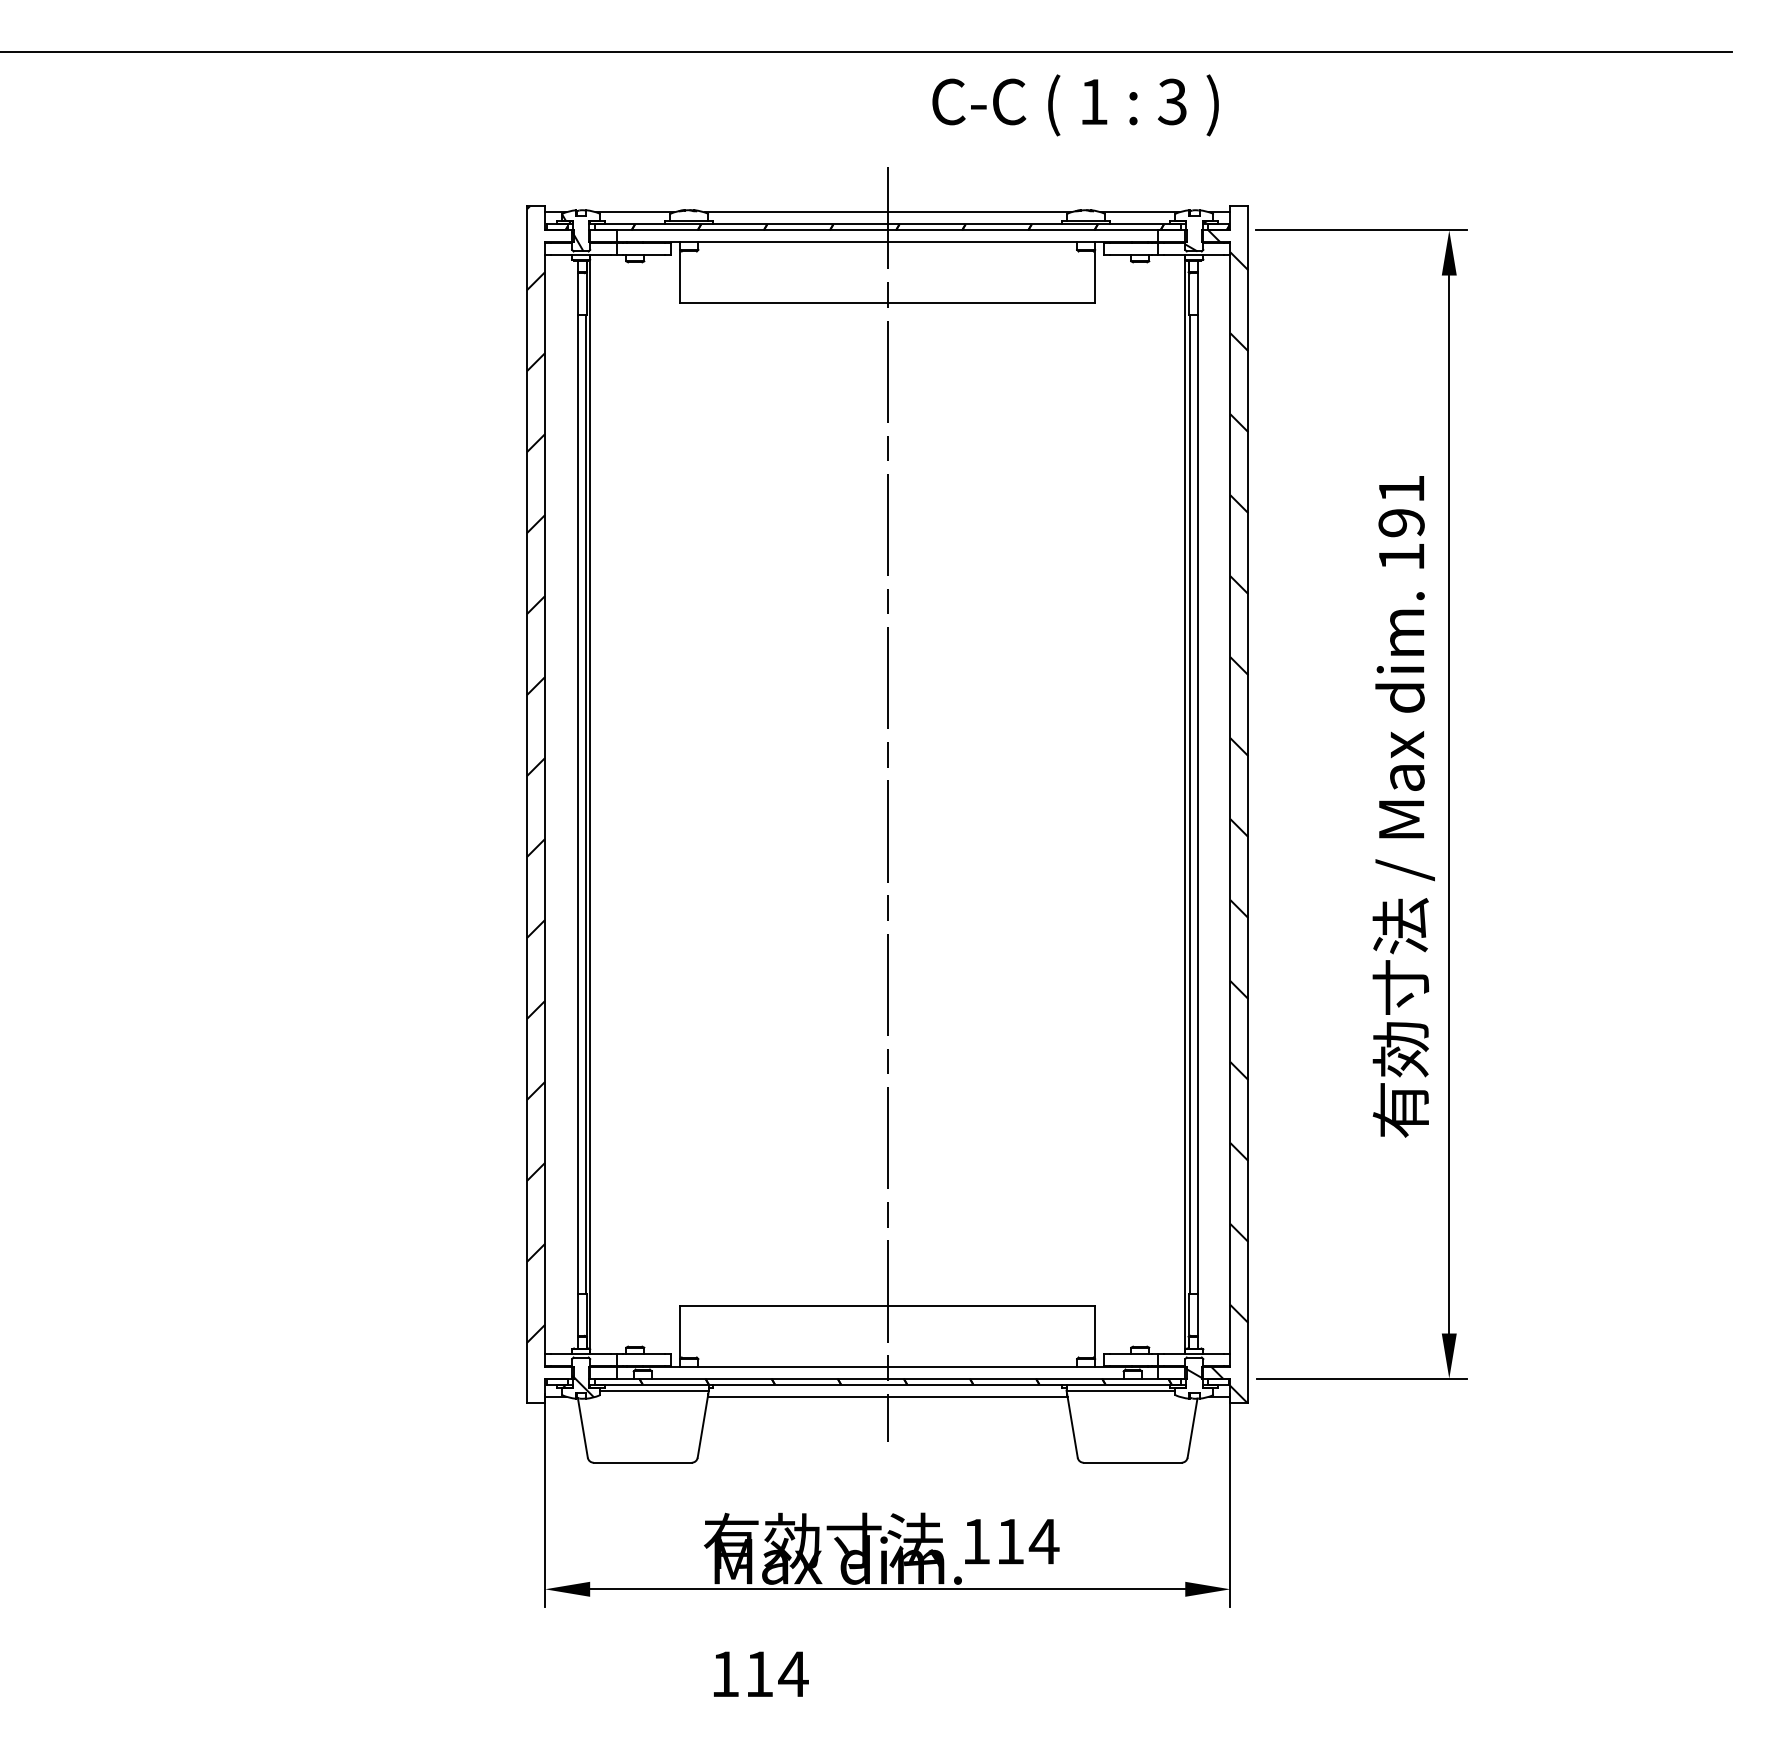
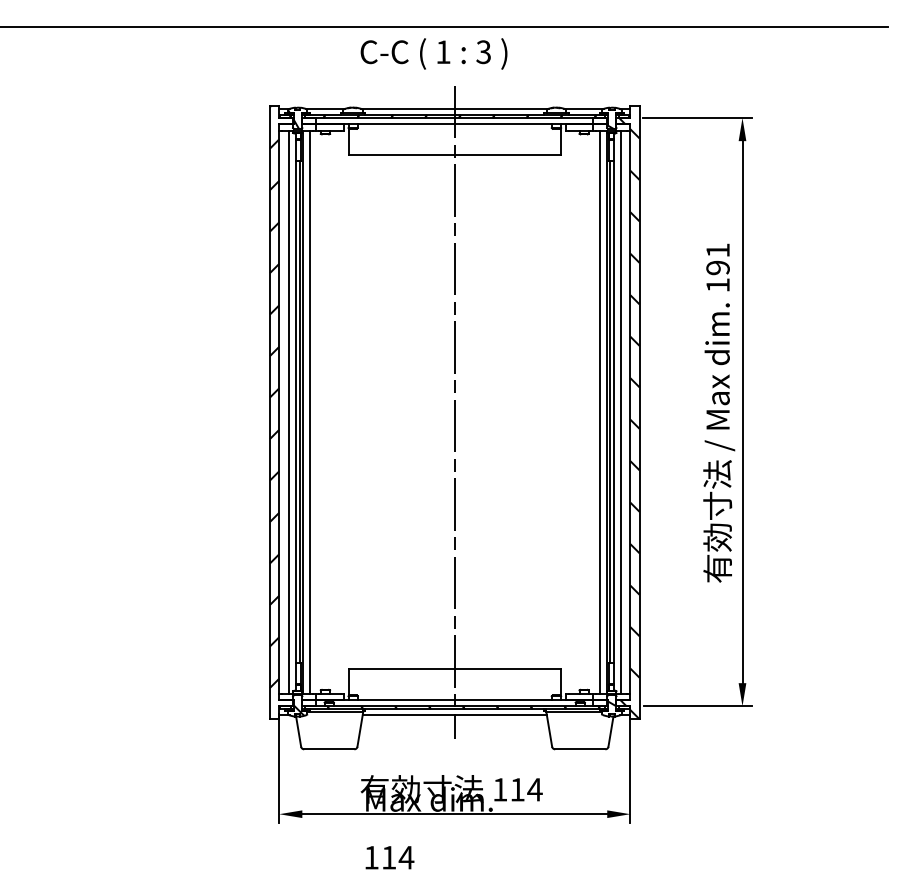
text: (1074, 104) -> (433, 53), moved
line: (563, 803) -> (288, 411), added
line: (606, 803) -> (310, 411), added
line: (1170, 803) -> (599, 411), added
line: (1213, 803) -> (621, 411), added

